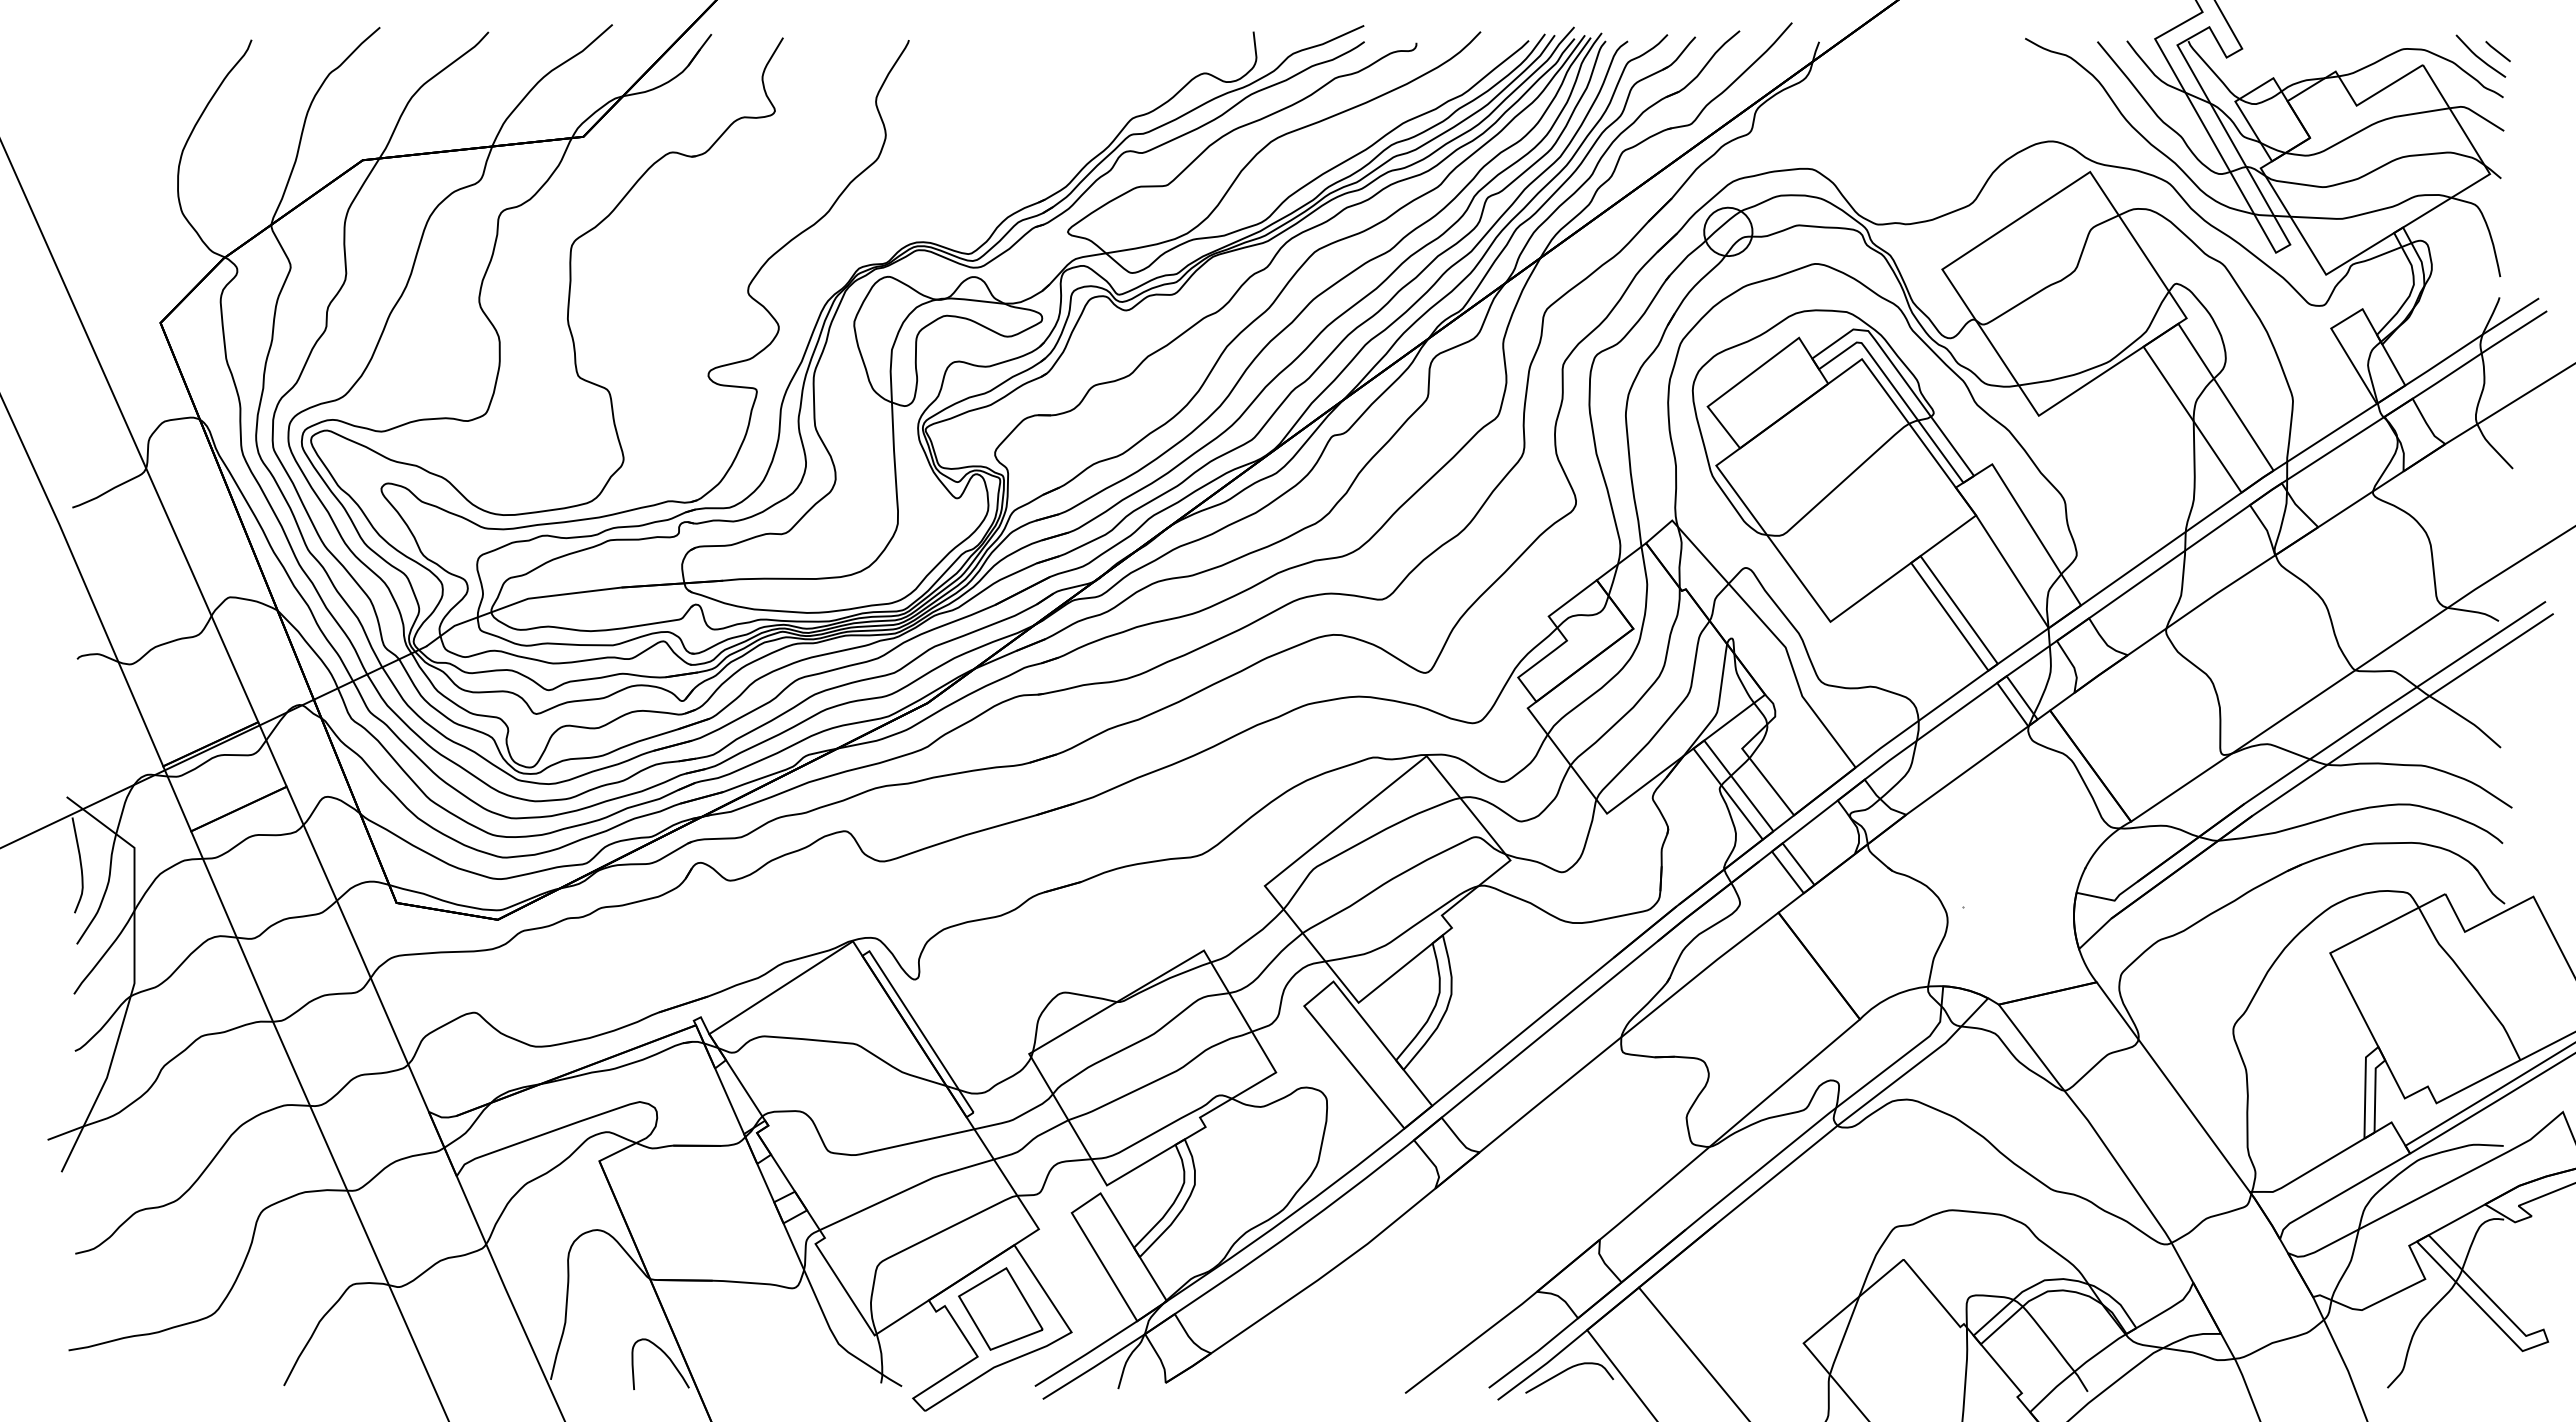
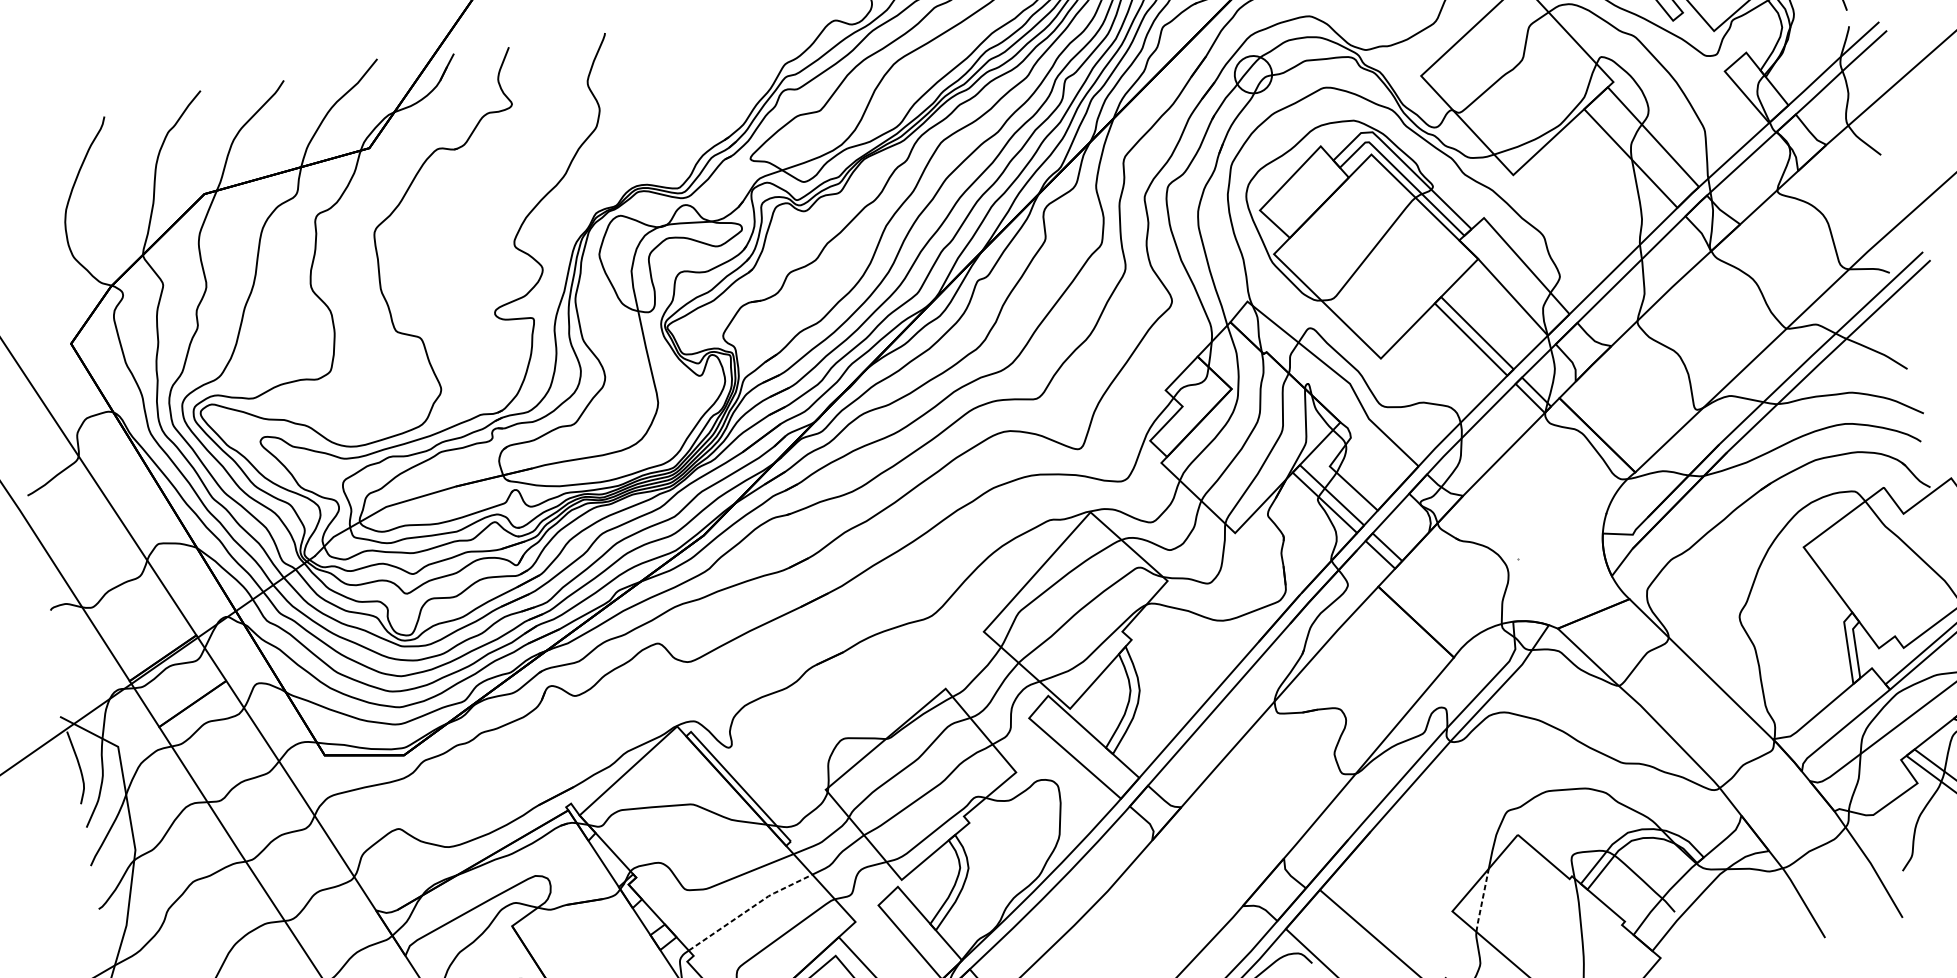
line: (906, 1189) -> (749, 908), solid -> dashed
line: (1844, 1335) -> (1482, 900), solid -> dashed

